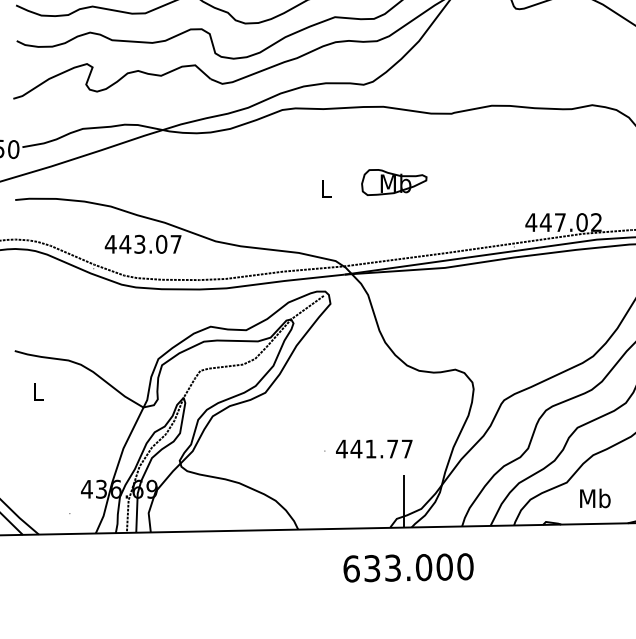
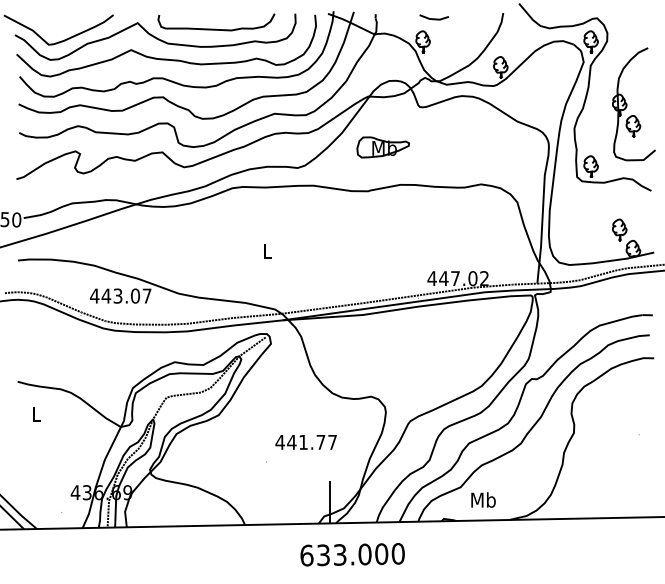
part: (393, 182) -> (382, 147), moved
text: (373, 449) -> (305, 442), moved
text: (408, 567) -> (352, 554), moved

